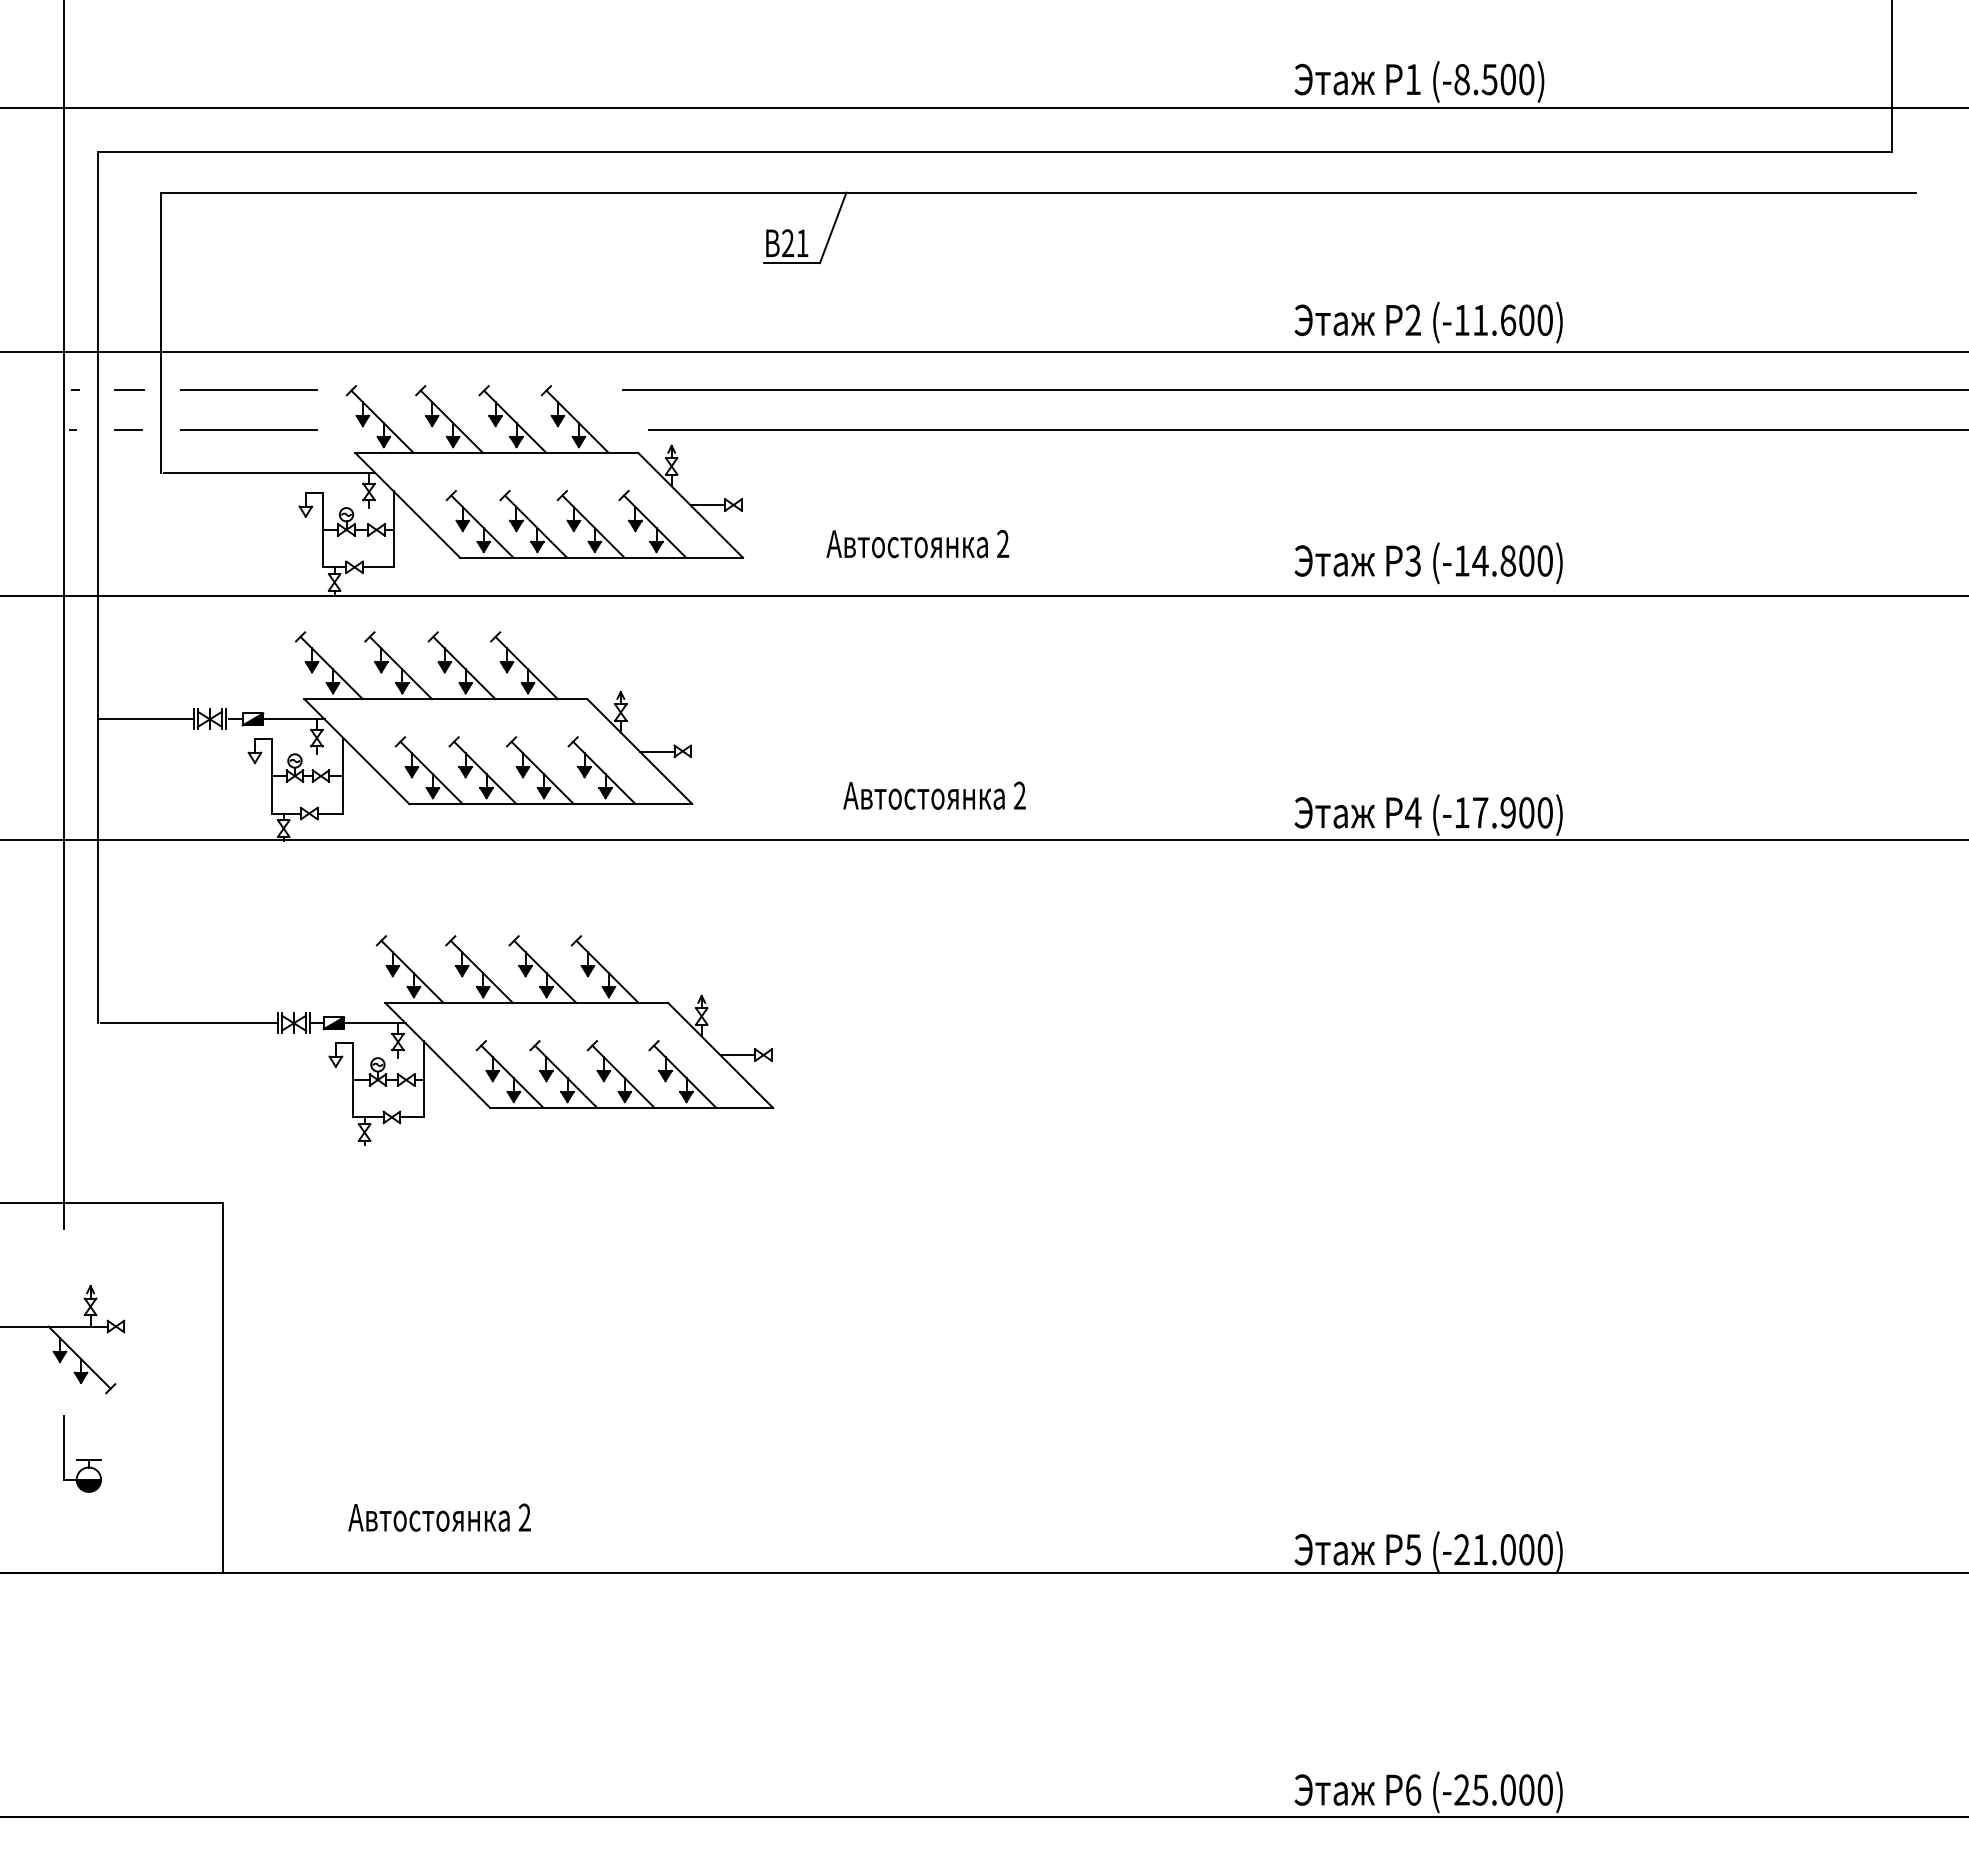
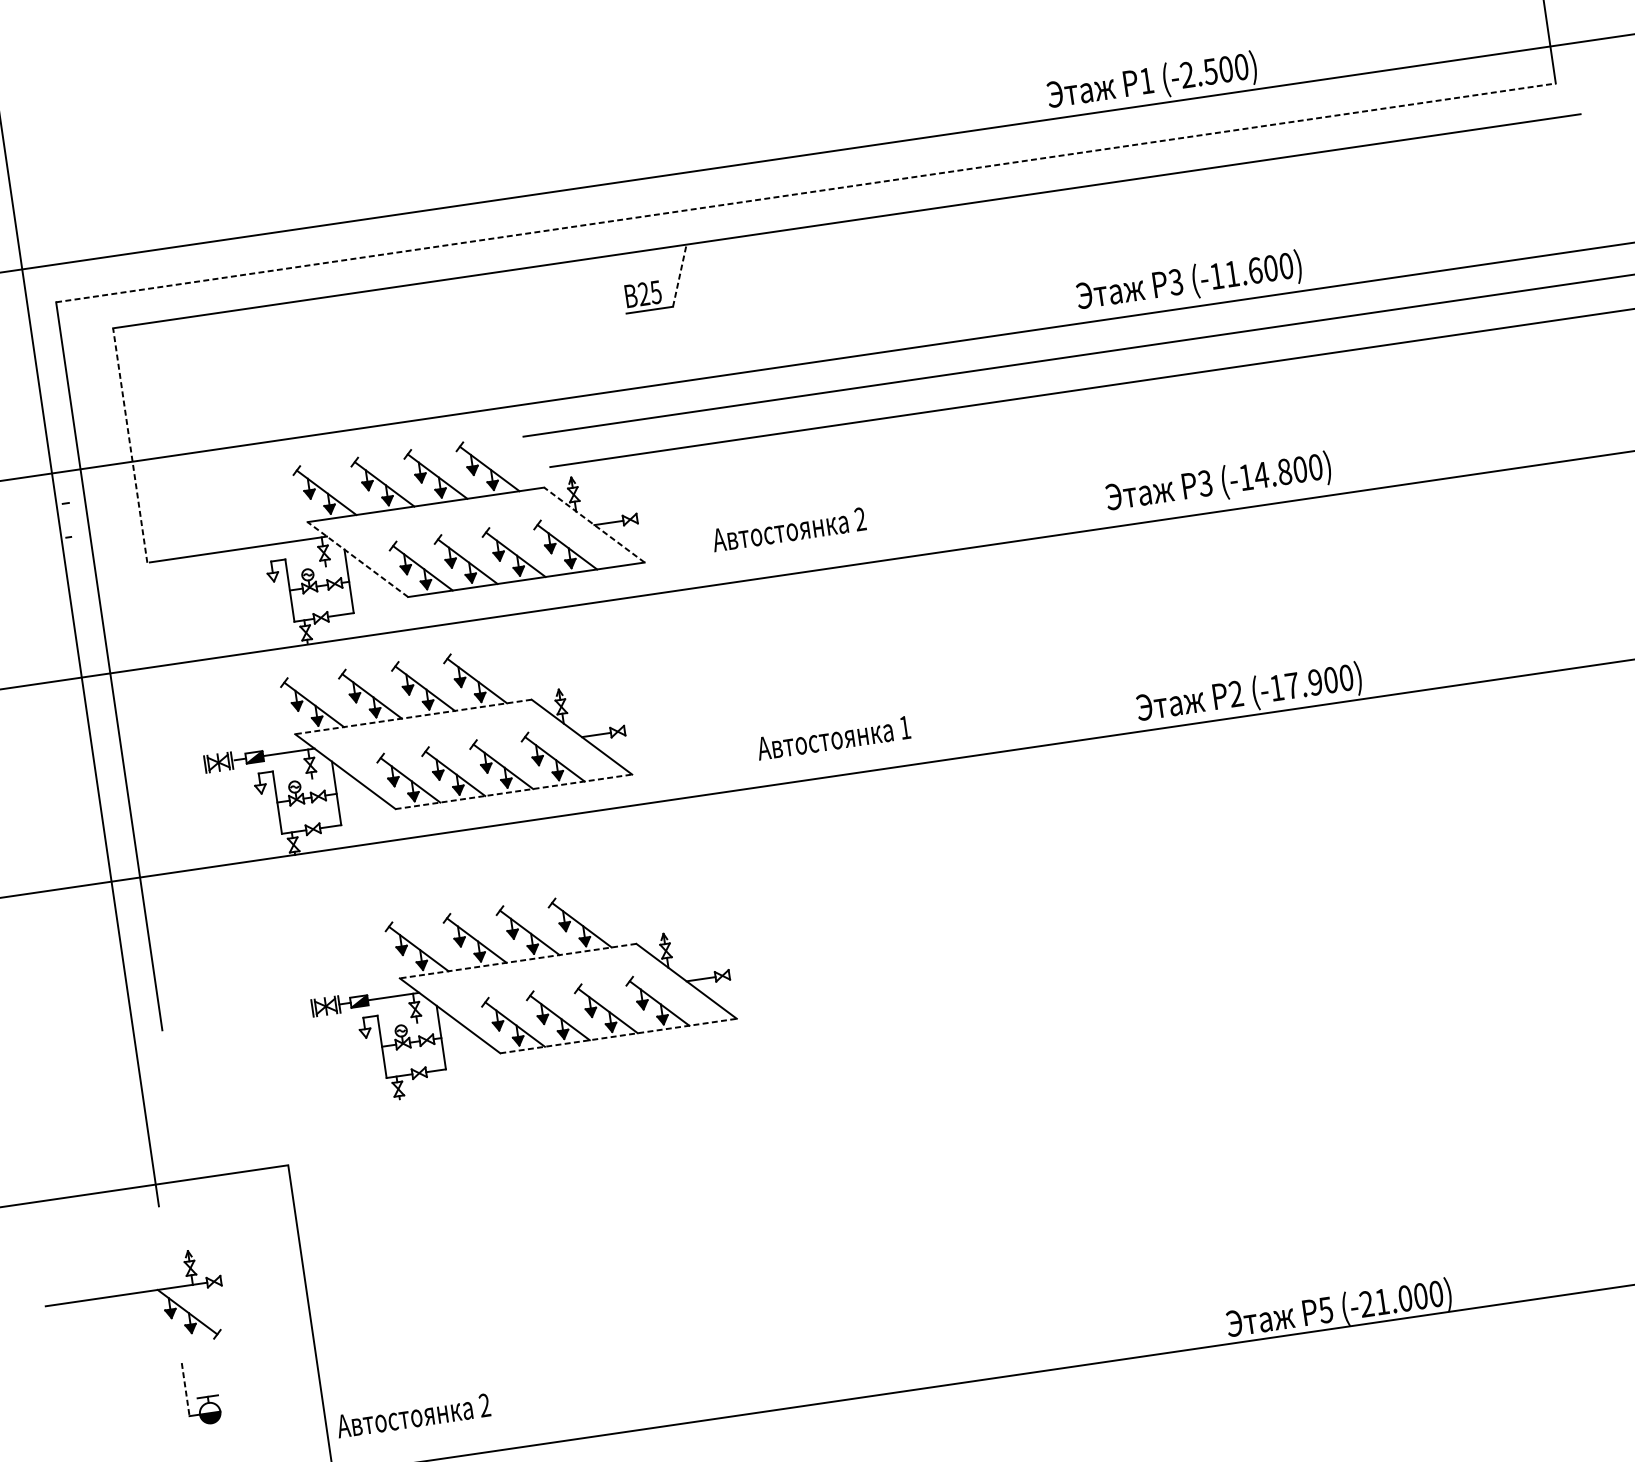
text: (1461, 79) -> (1186, 75), (-8.500) -> (-2.500)
line: (995, 152) -> (806, 192), solid -> dashed
line: (833, 227) -> (679, 275), solid -> dashed
text: (802, 243) -> (656, 292), 21 -> 25
text: (1412, 320) -> (1175, 282), P2 -> P3
line: (160, 332) -> (130, 445), solid -> dashed
line: (129, 389) -> (111, 496), removed
line: (249, 389) -> (211, 482), removed
line: (128, 429) -> (115, 530), removed
line: (249, 429) -> (216, 515), removed
line: (407, 505) -> (357, 559), solid -> dashed
line: (690, 505) -> (594, 525), solid -> dashed
line: (445, 699) -> (413, 717), solid -> dashed
line: (145, 719) -> (164, 770), removed
text: (1019, 795) -> (904, 727), 2 -> 1
line: (551, 804) -> (514, 792), solid -> dashed
text: (1412, 812) -> (1235, 693), P4 -> P2
line: (526, 1002) -> (517, 960), solid -> dashed
line: (189, 1023) -> (238, 1019), removed
line: (632, 1107) -> (619, 1035), solid -> dashed
line: (64, 1448) -> (185, 1389), solid -> dashed
text: (439, 1517) -> (413, 1415), moved

